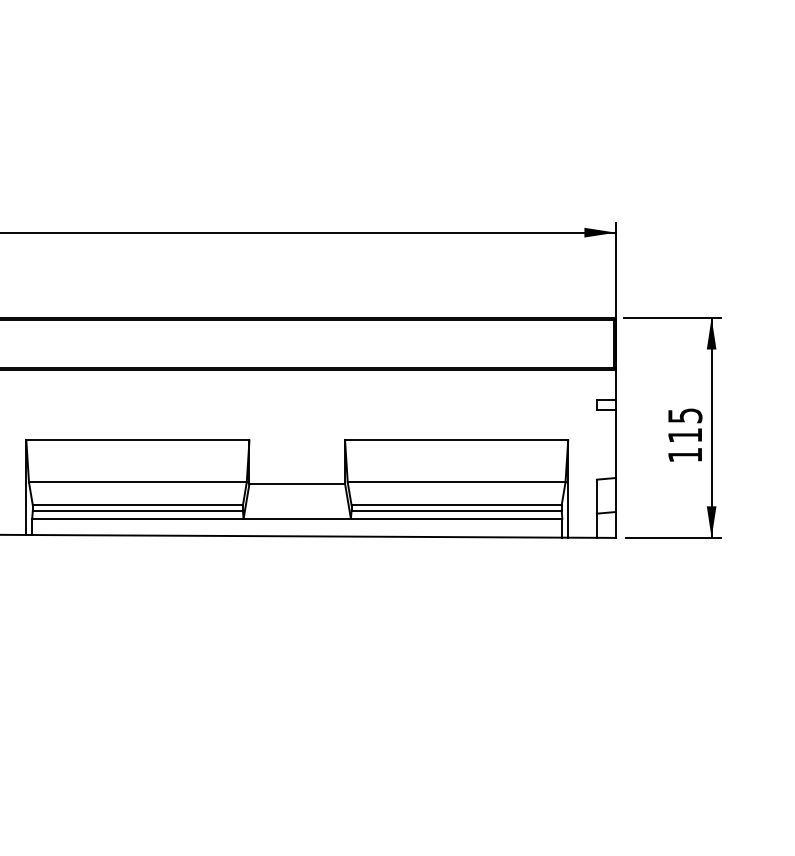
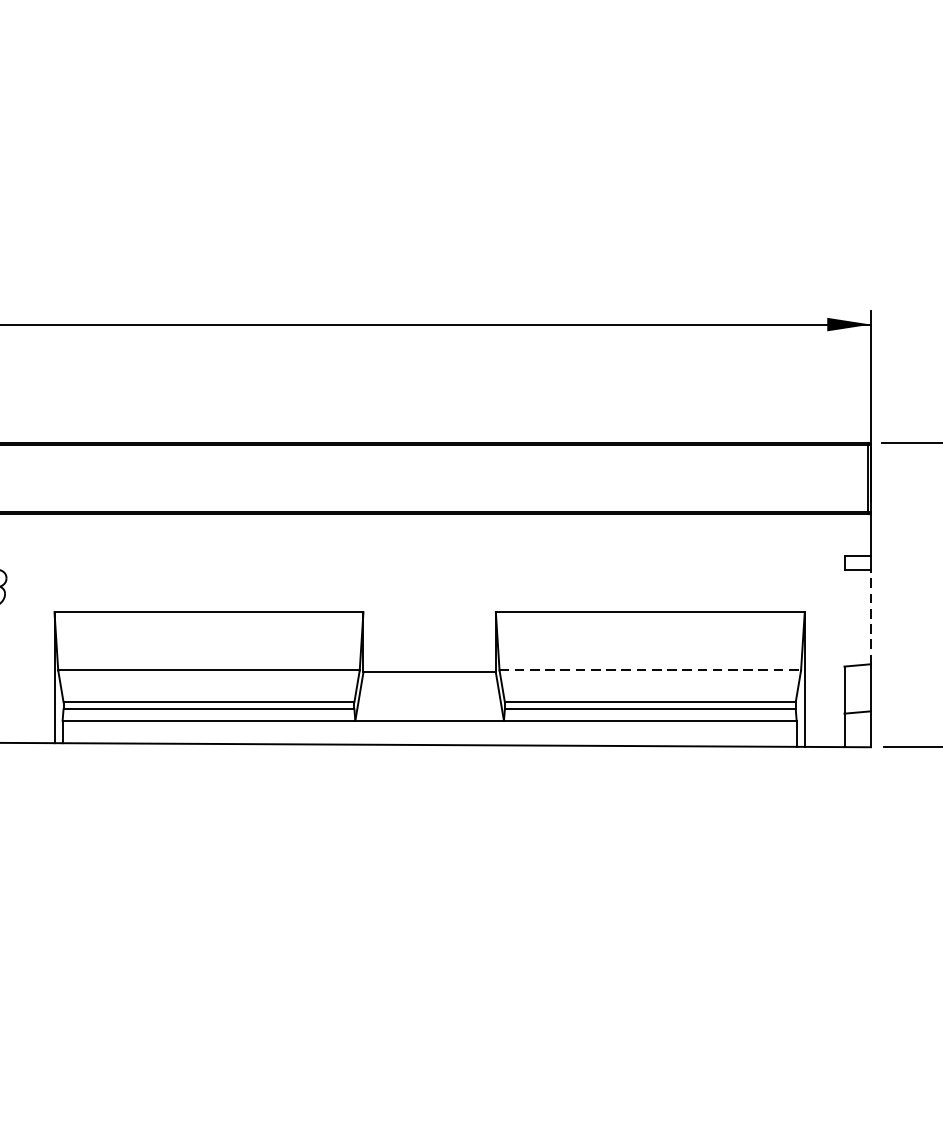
line: (616, 443) -> (871, 616), solid -> dashed
line: (456, 482) -> (650, 670), solid -> dashed

